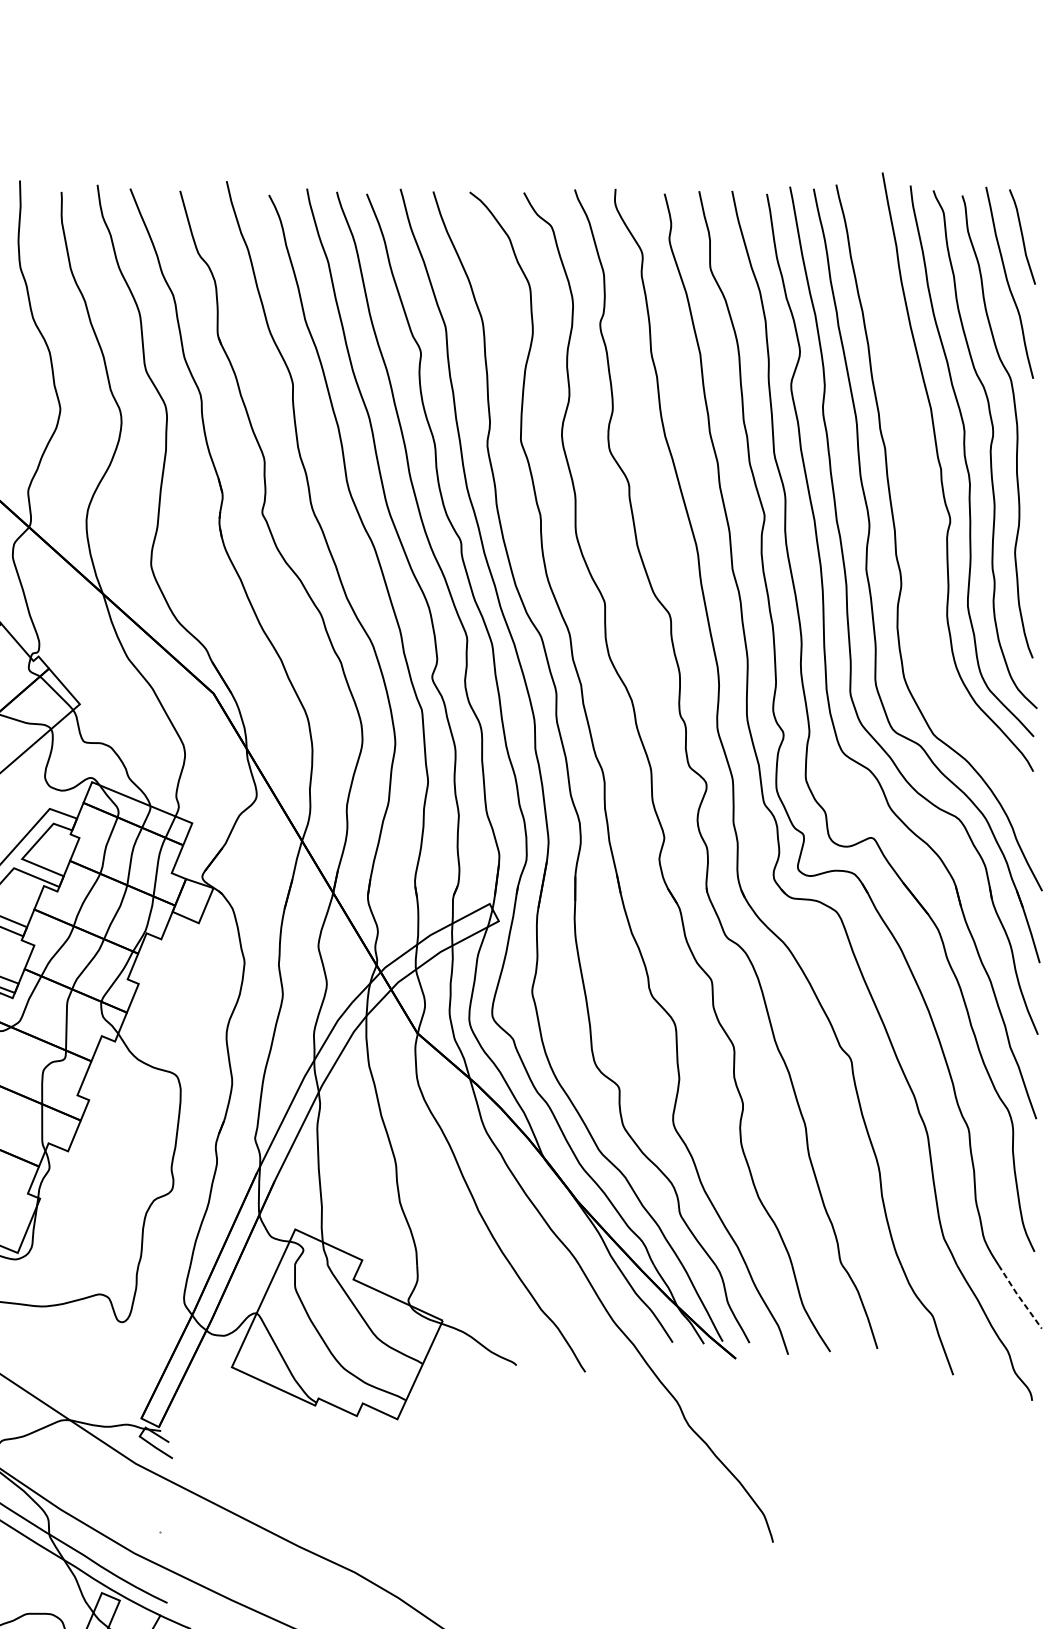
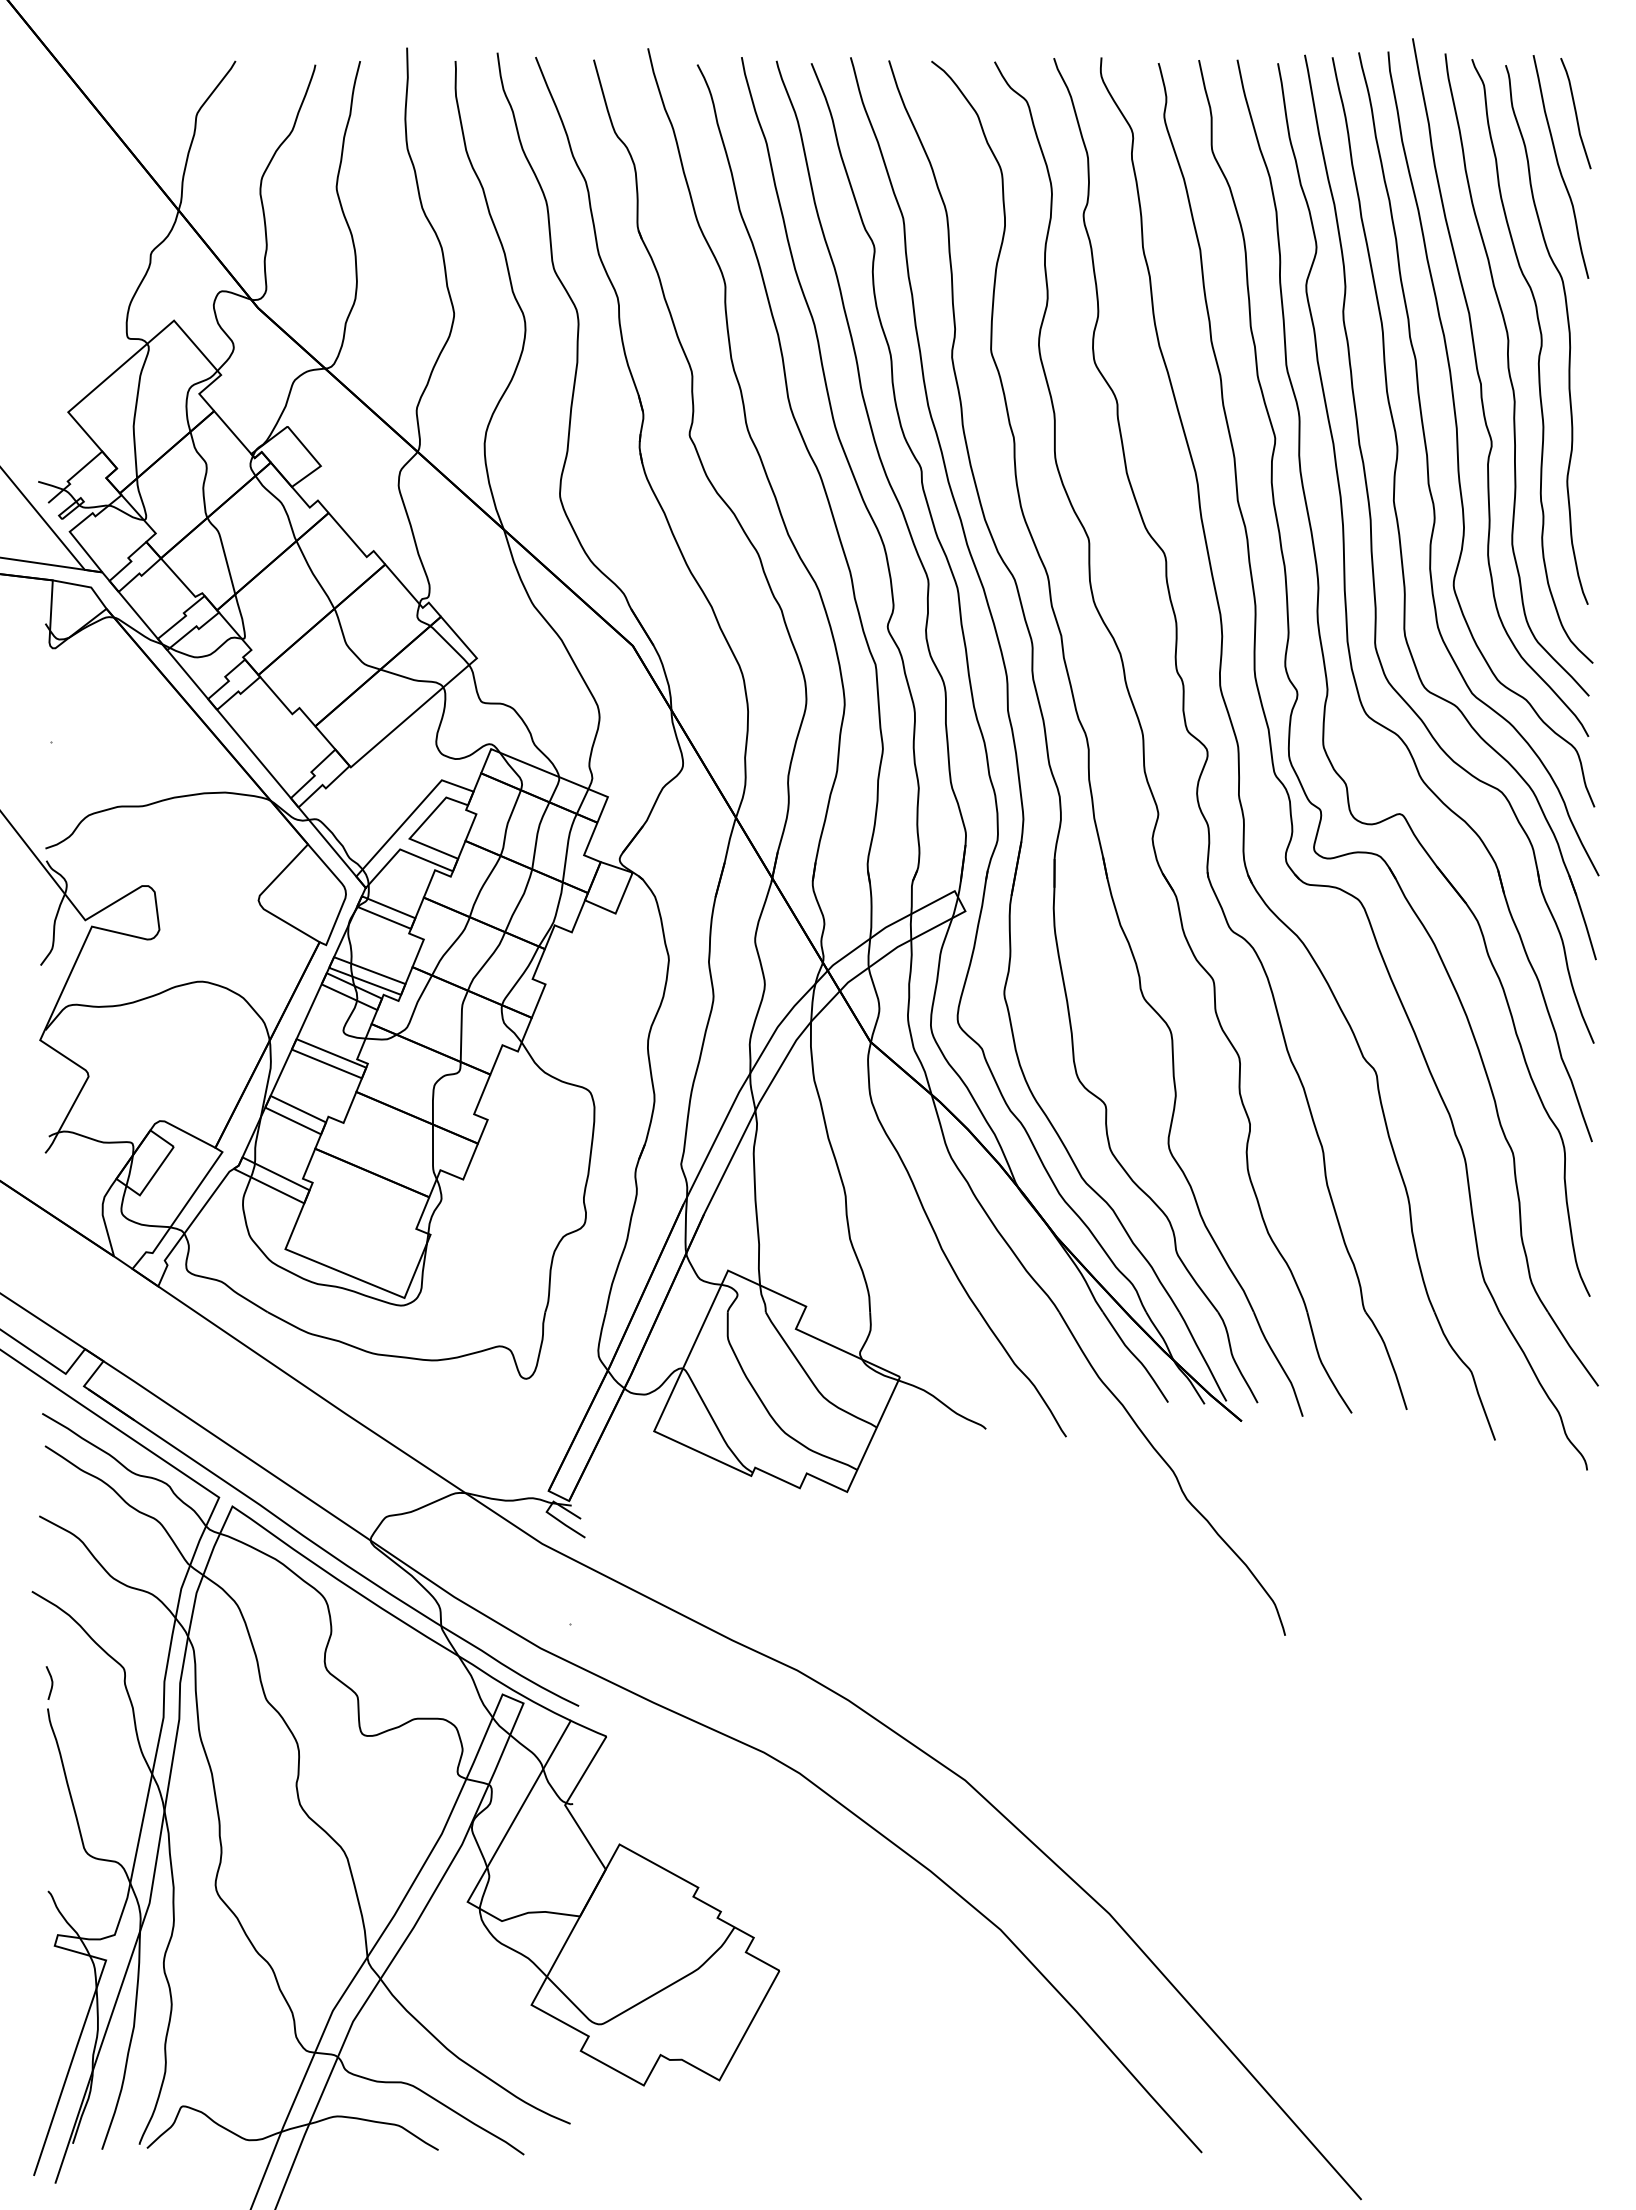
curve: (921, 514) -> (1458, 437), added
line: (1019, 1297) -> (1572, 1349), dashed -> solid

